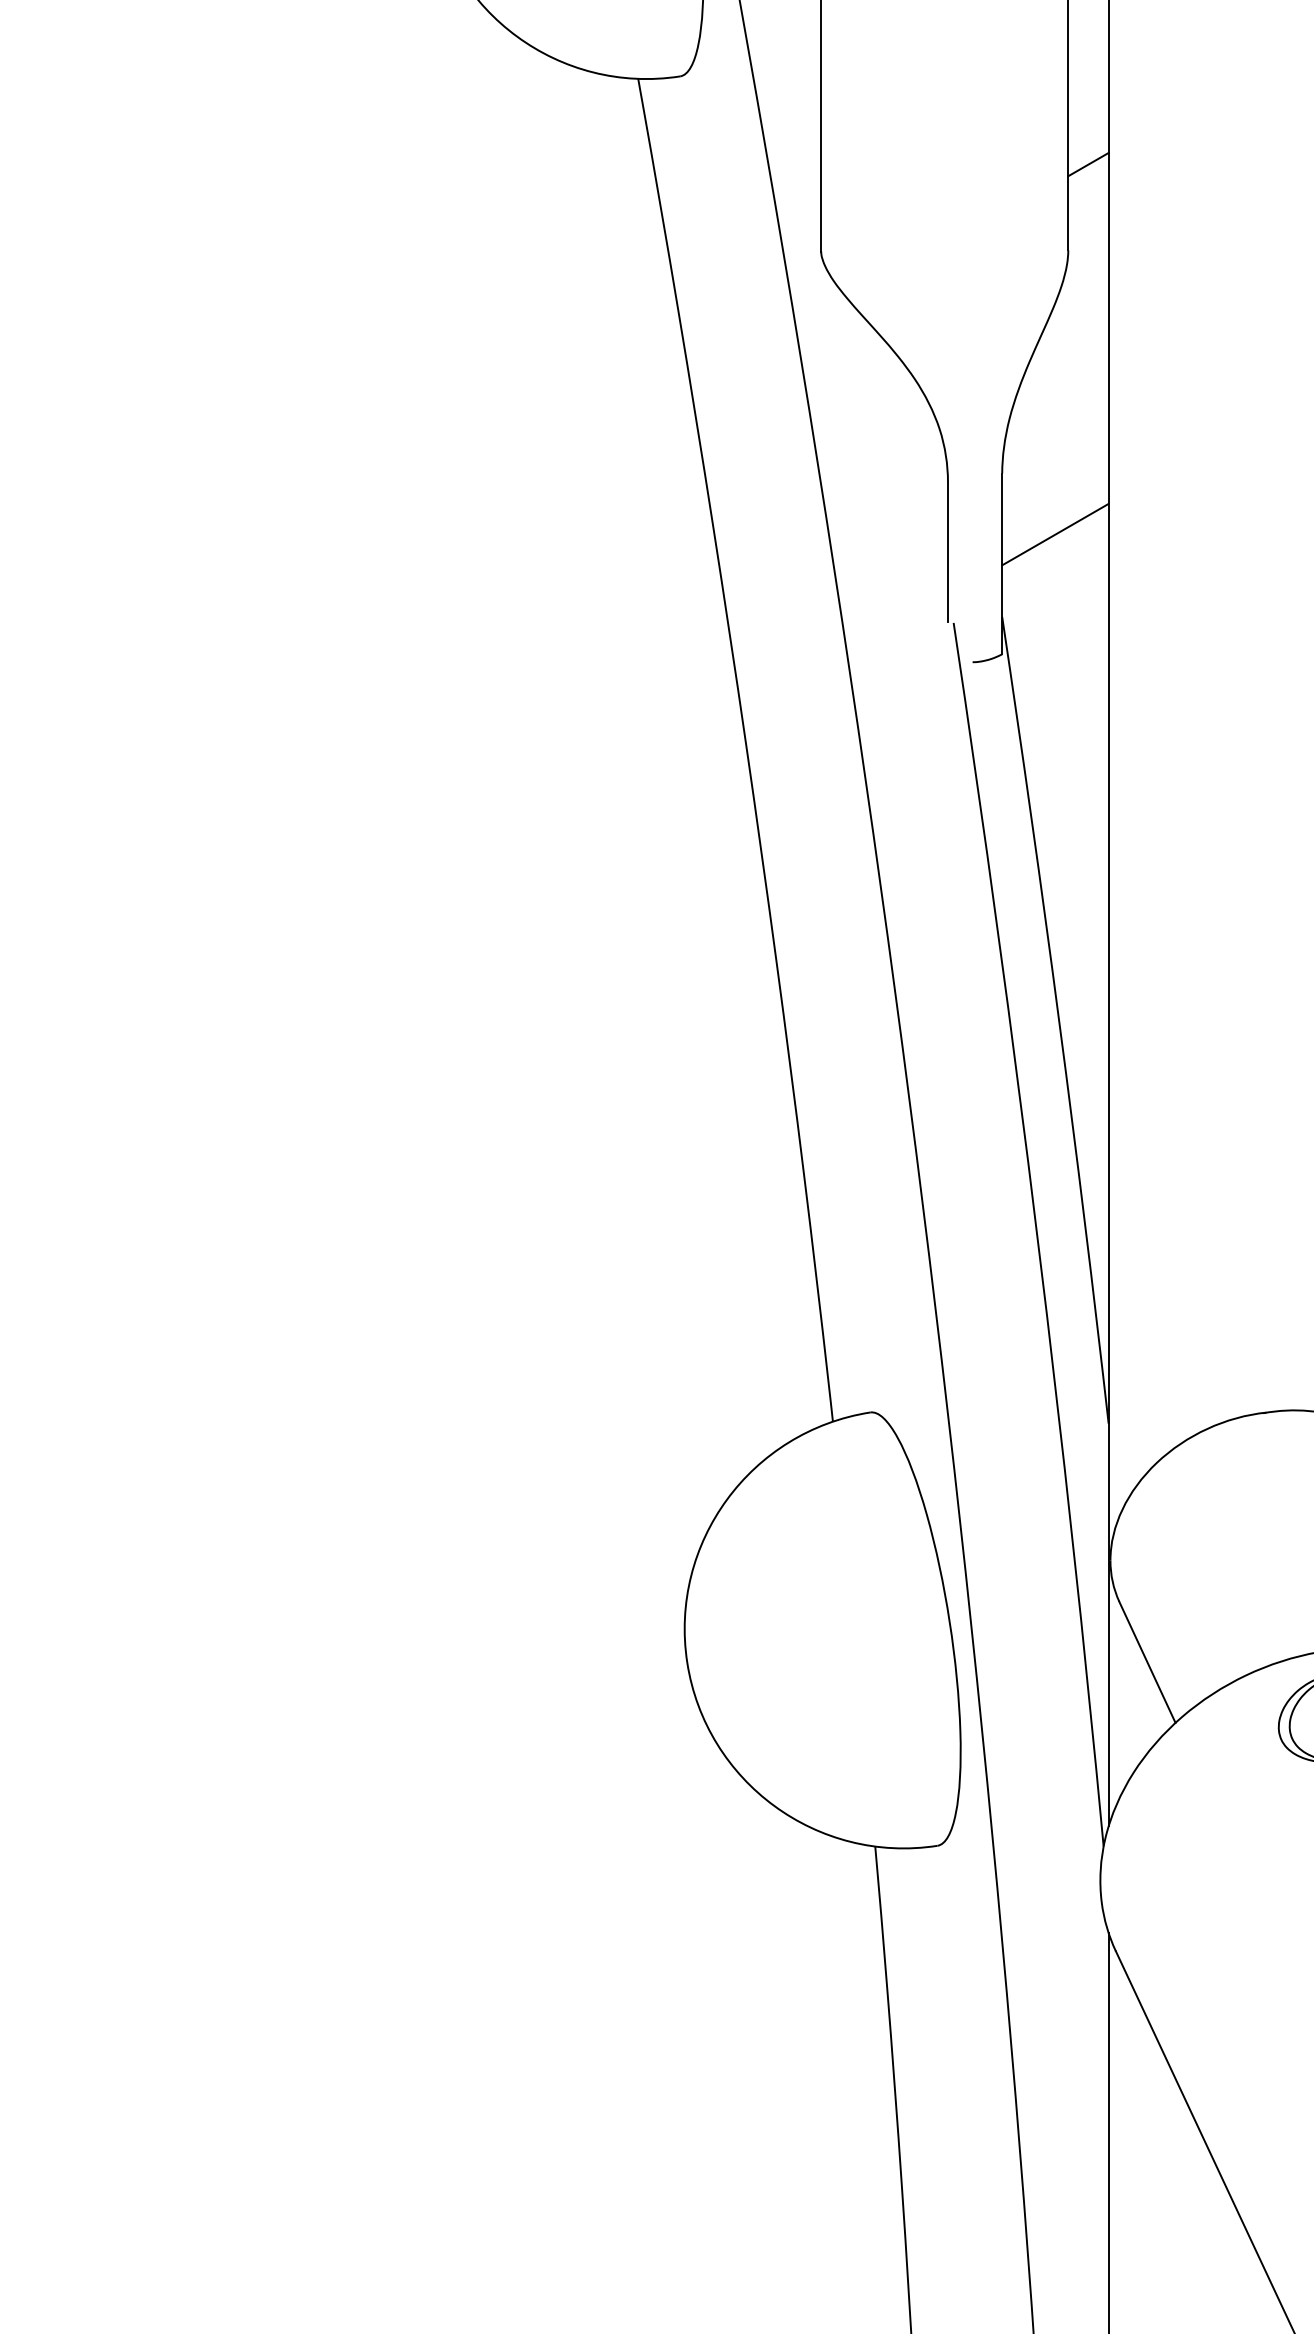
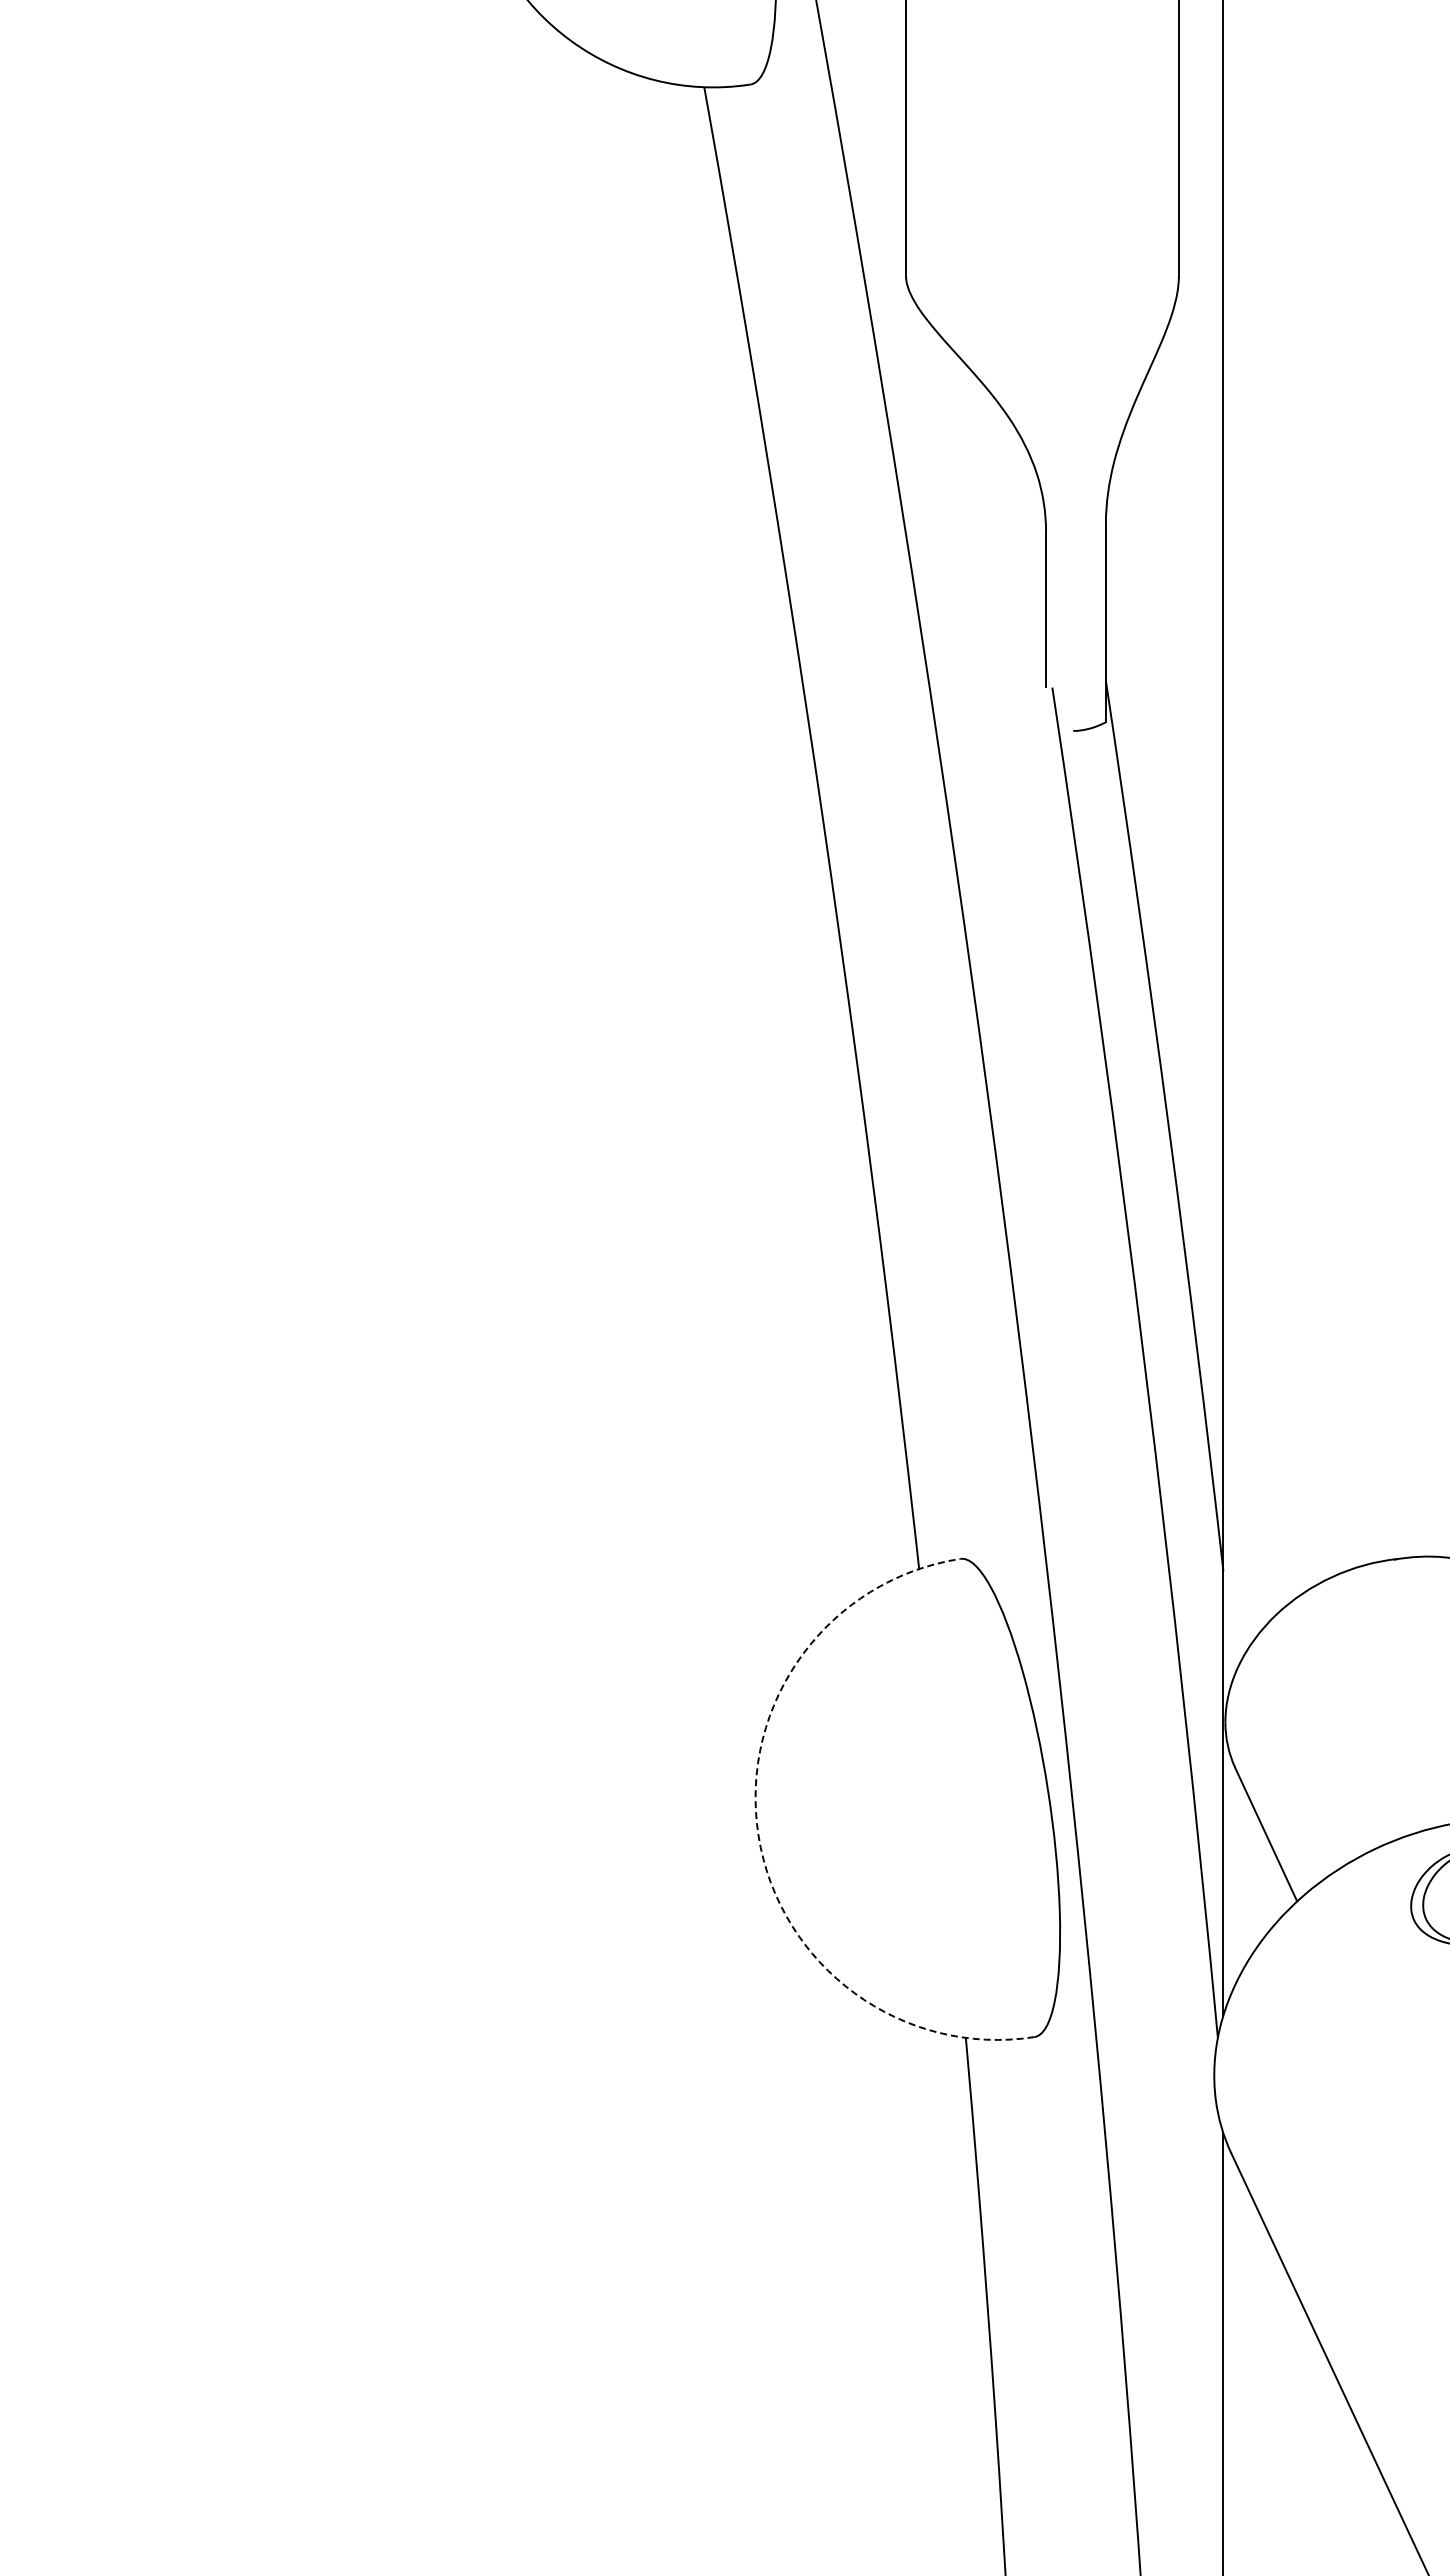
line: (1087, 164) -> (1200, 181), removed
line: (1055, 534) -> (1164, 590), removed
arc: (687, 1662) -> (758, 1834), solid -> dashed

